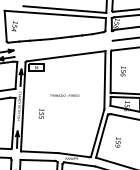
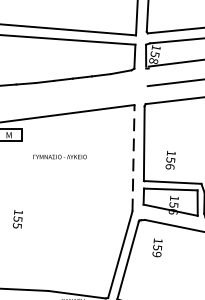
text: (122, 71) -> (169, 160), moved
line: (104, 79) -> (132, 156), solid -> dashed
text: (64, 95) -> (59, 156), moved
text: (117, 142) -> (156, 247), moved

